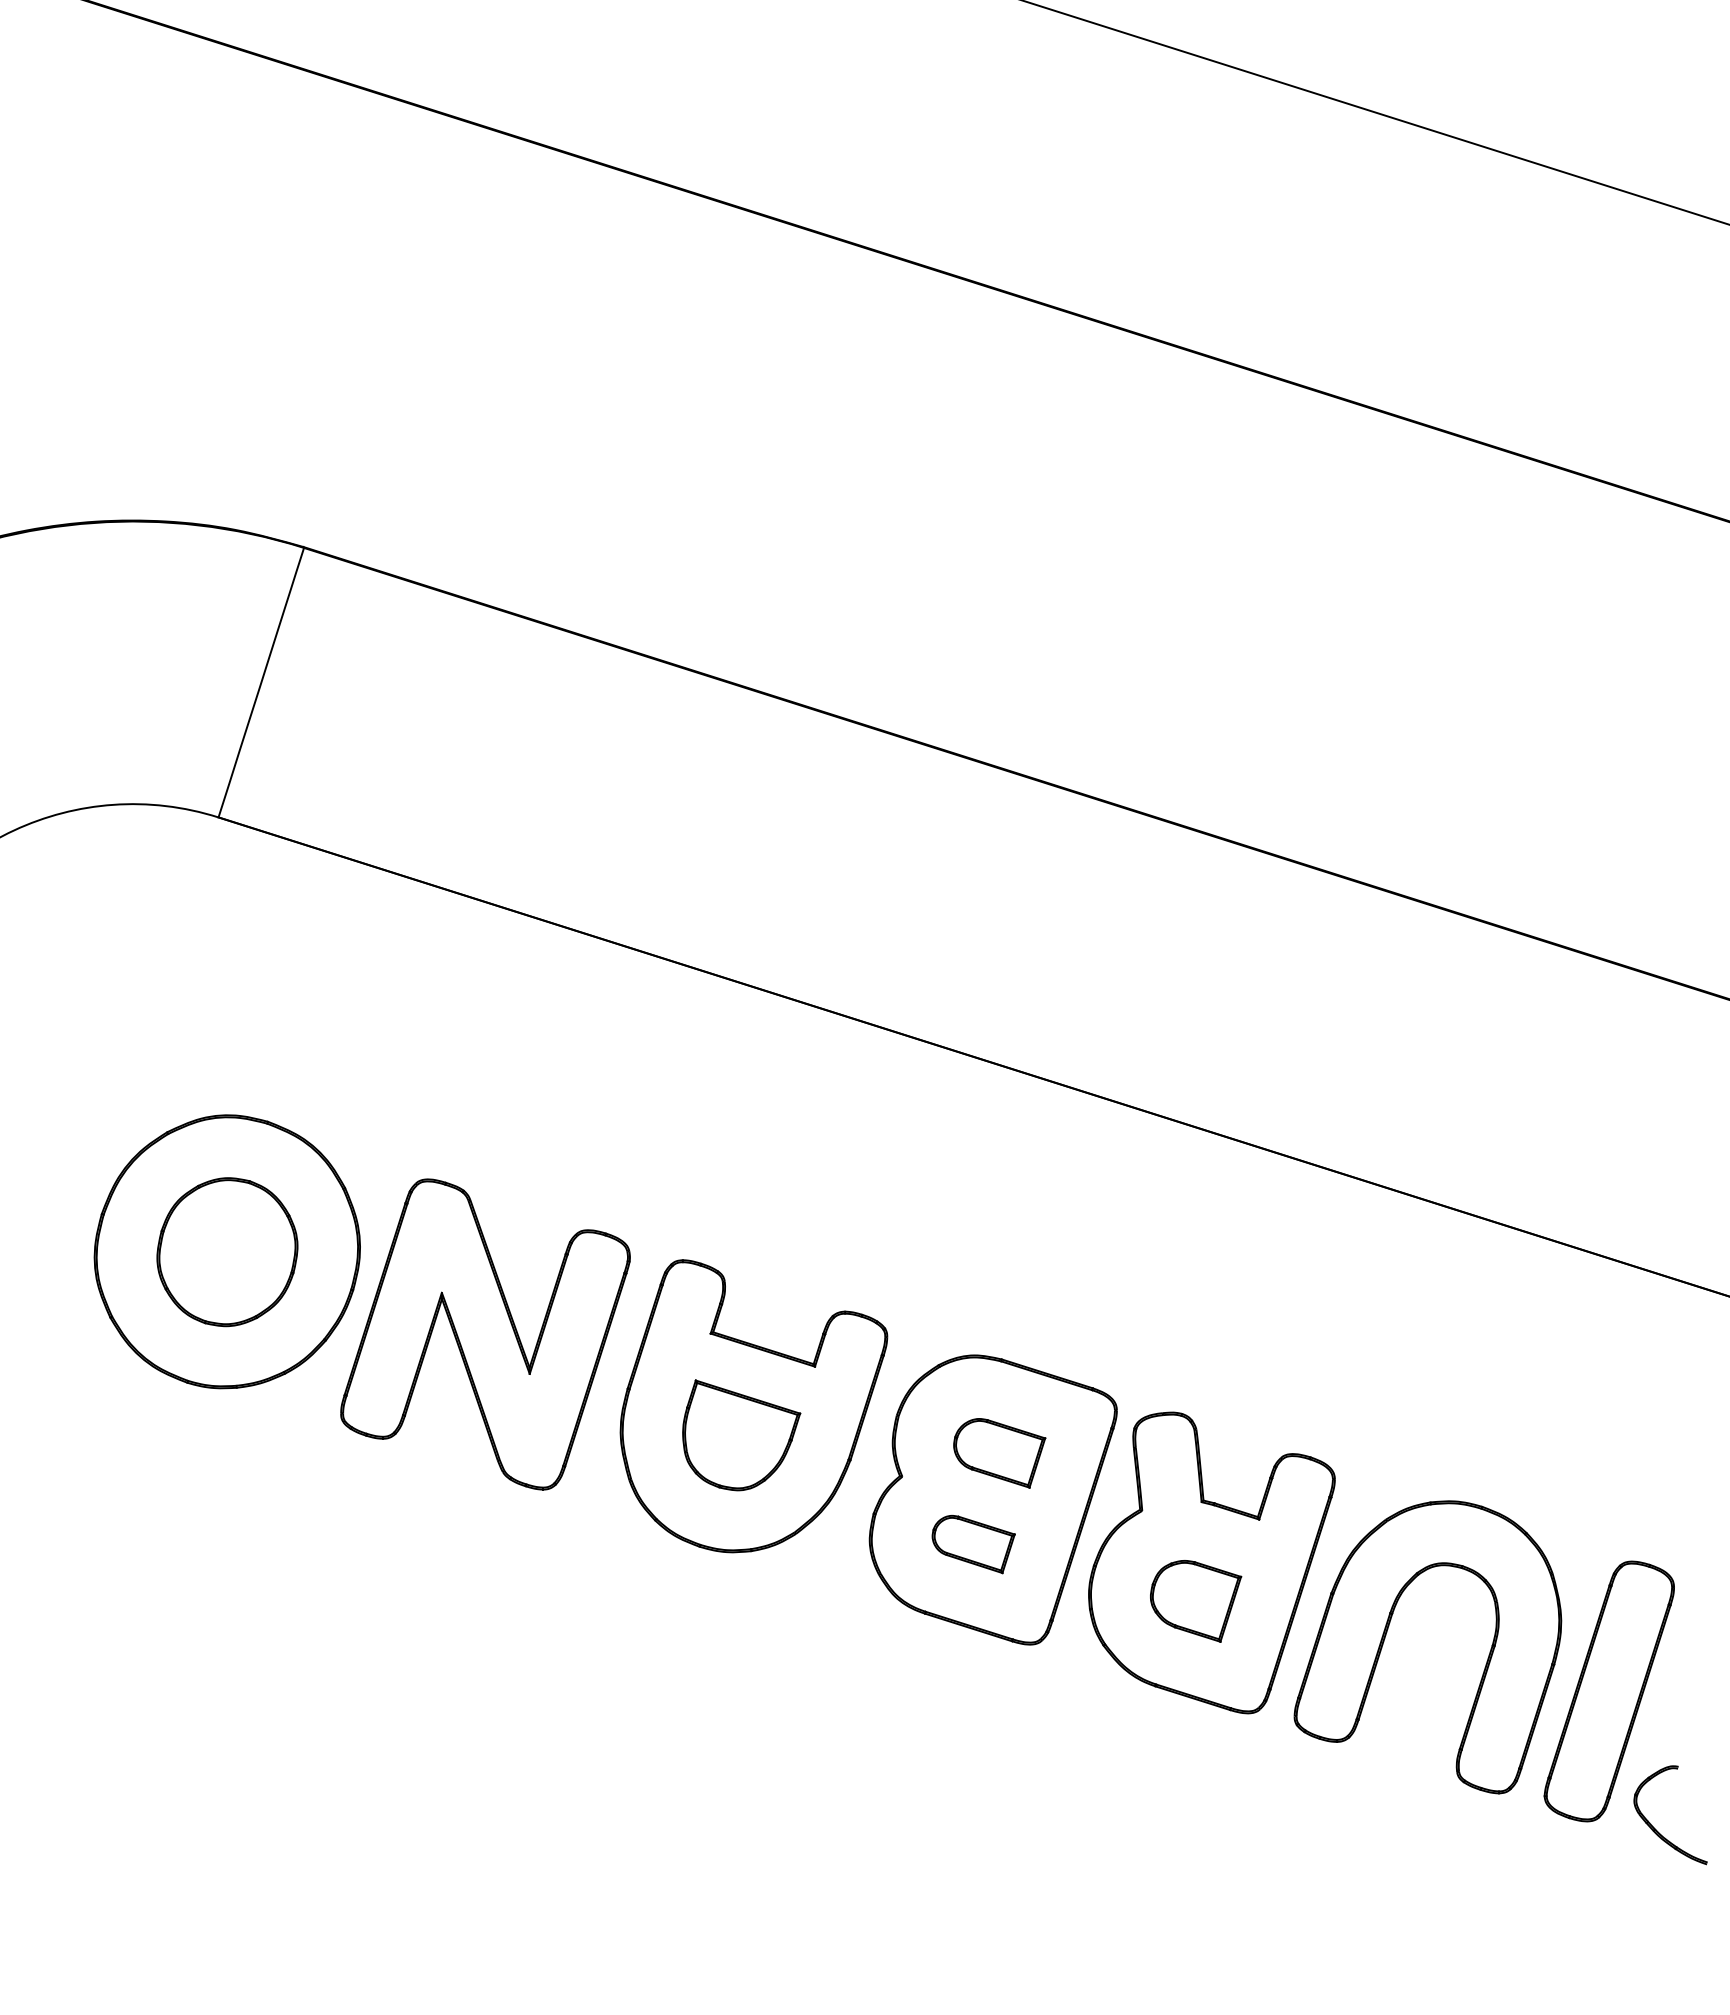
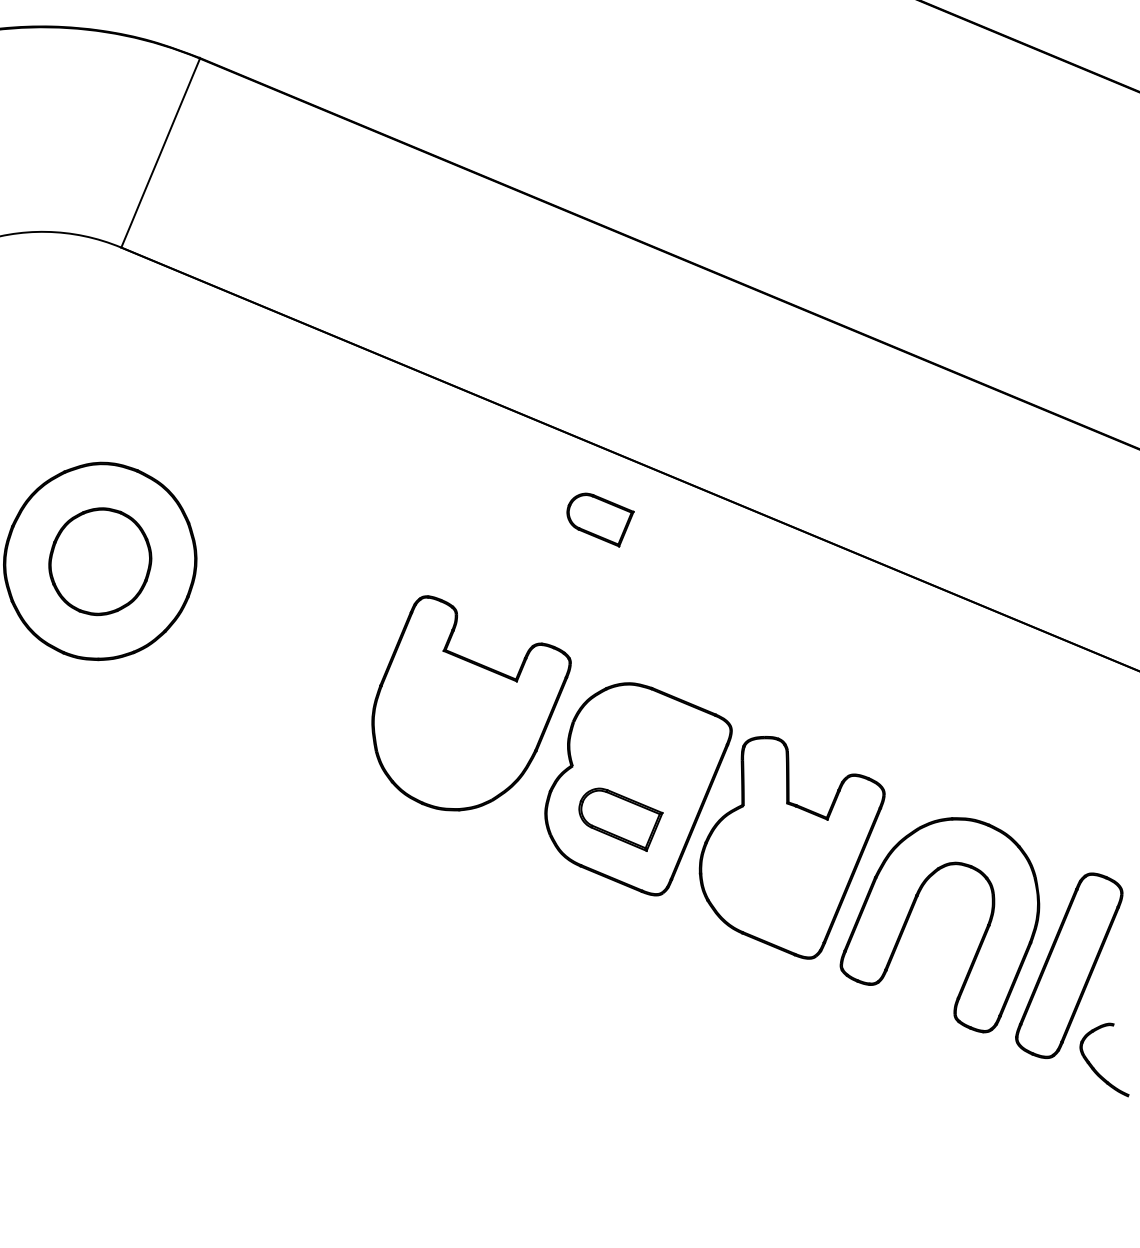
part: (485, 1334) -> (281, 637), removed
part: (741, 1435) -> (459, 726), removed
part: (999, 1453) -> (599, 519), moved
part: (973, 1544) -> (619, 819), size x1.4
part: (1196, 1601) -> (777, 874), removed

